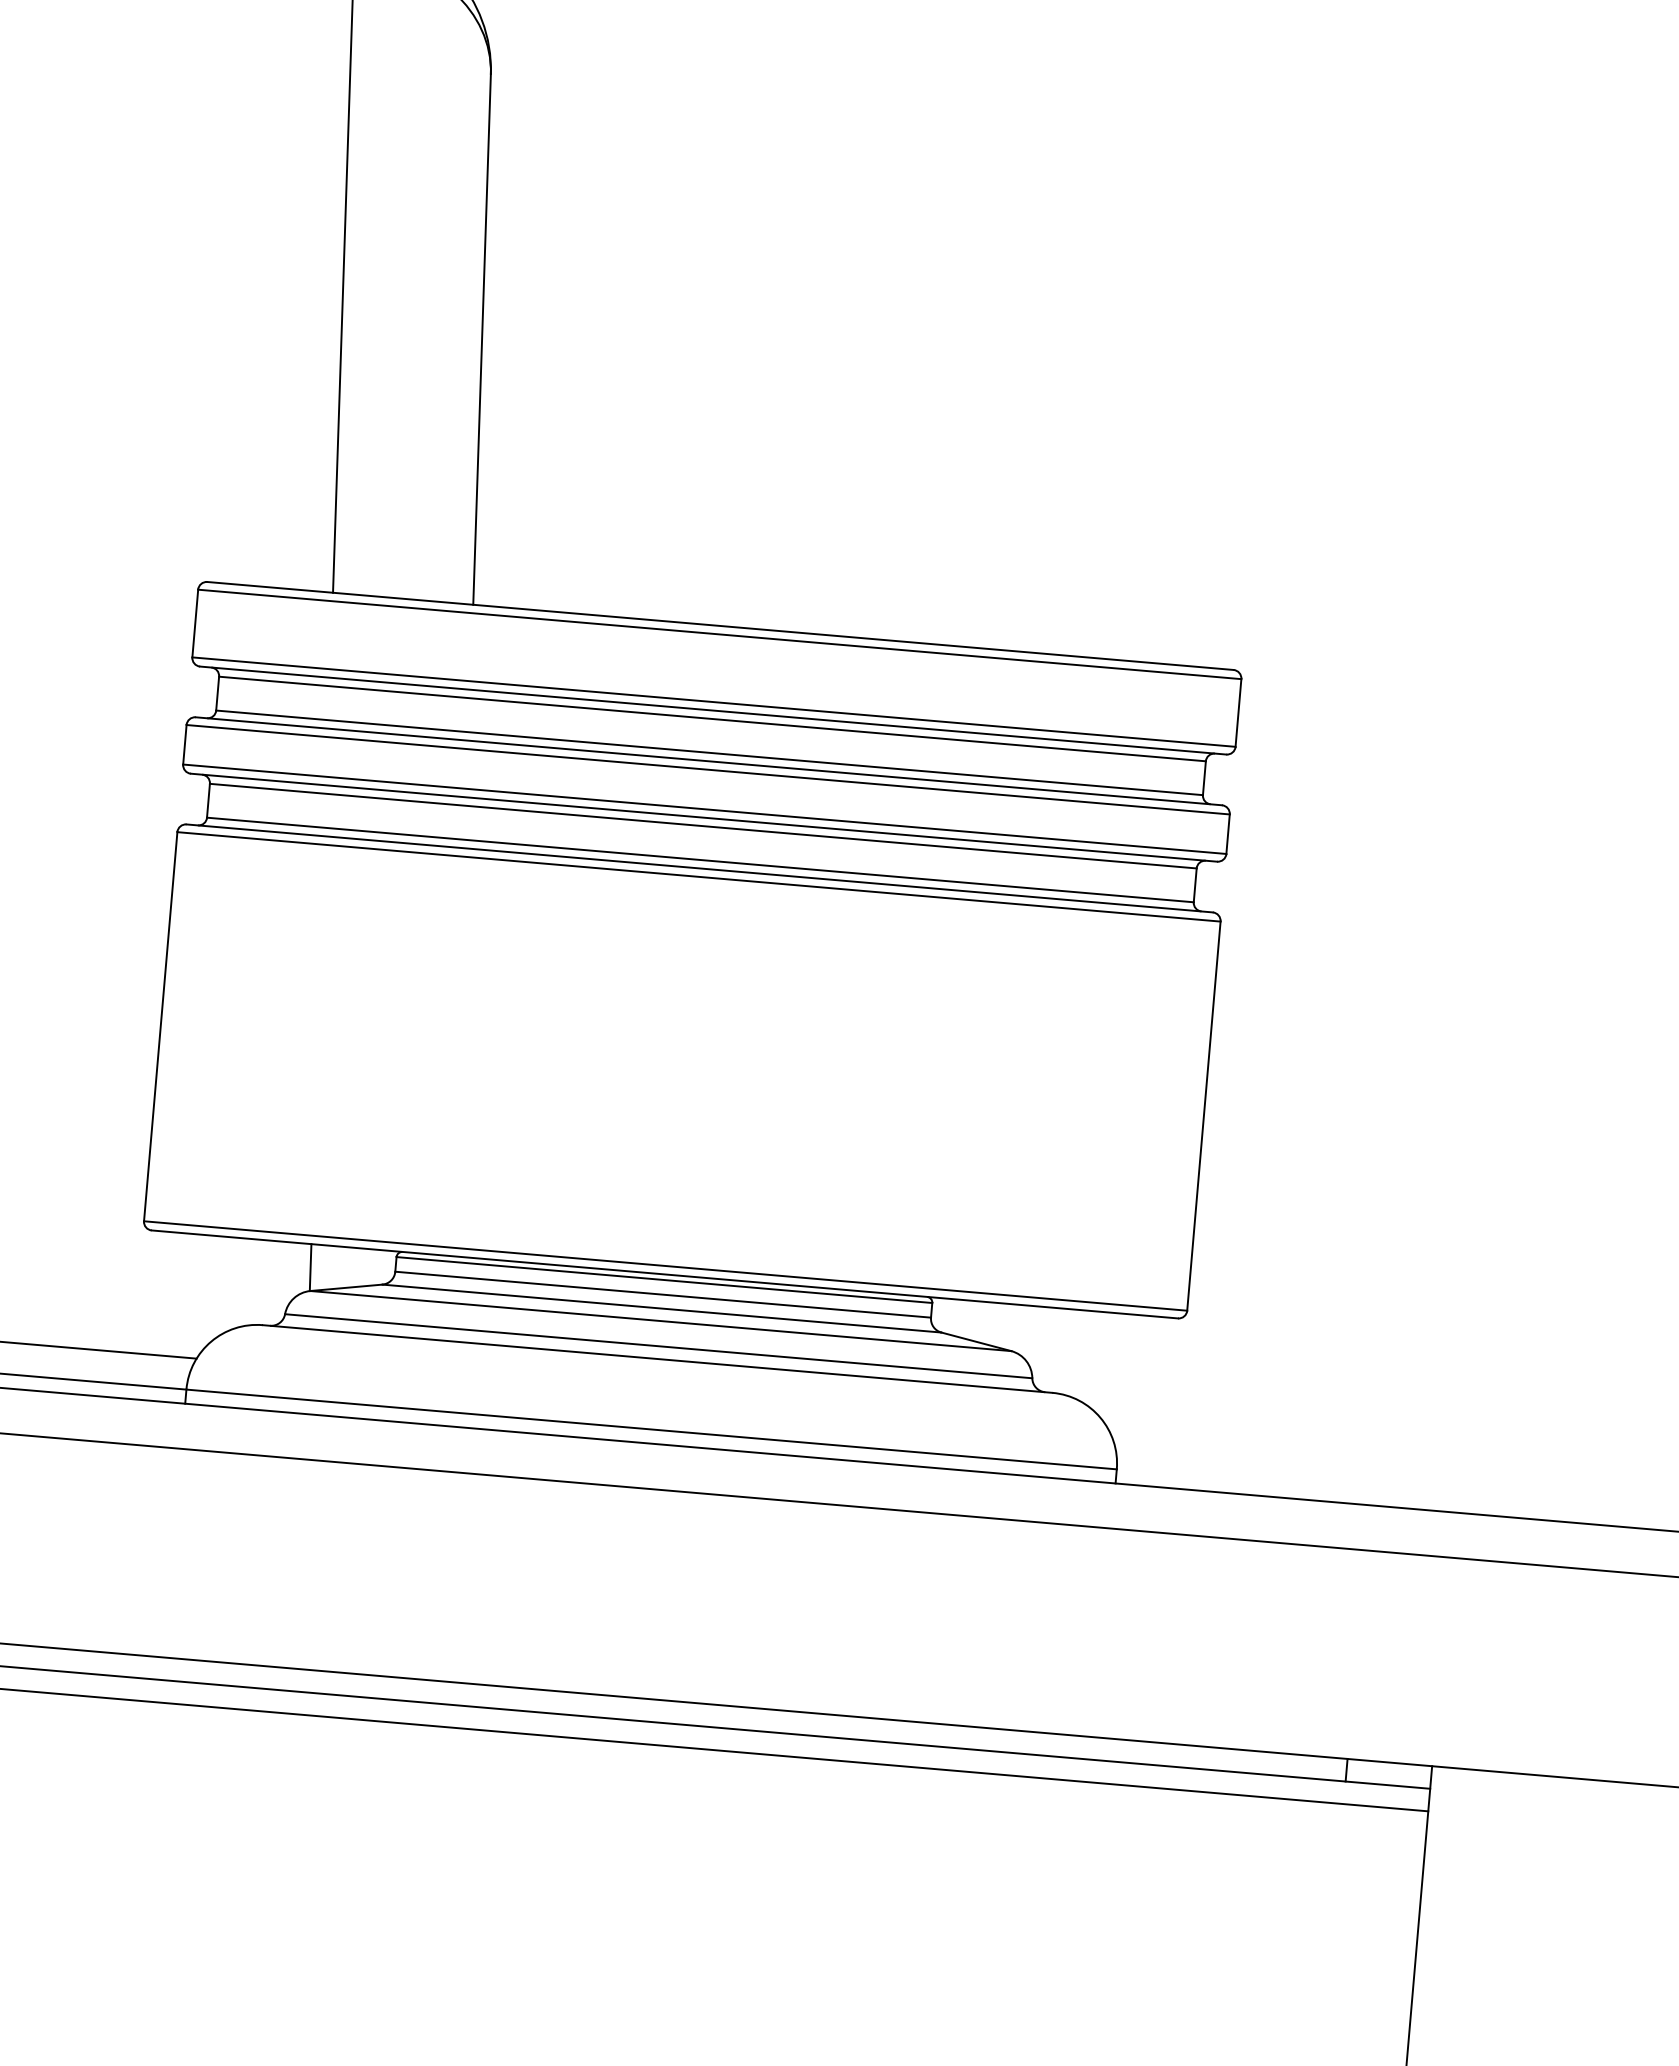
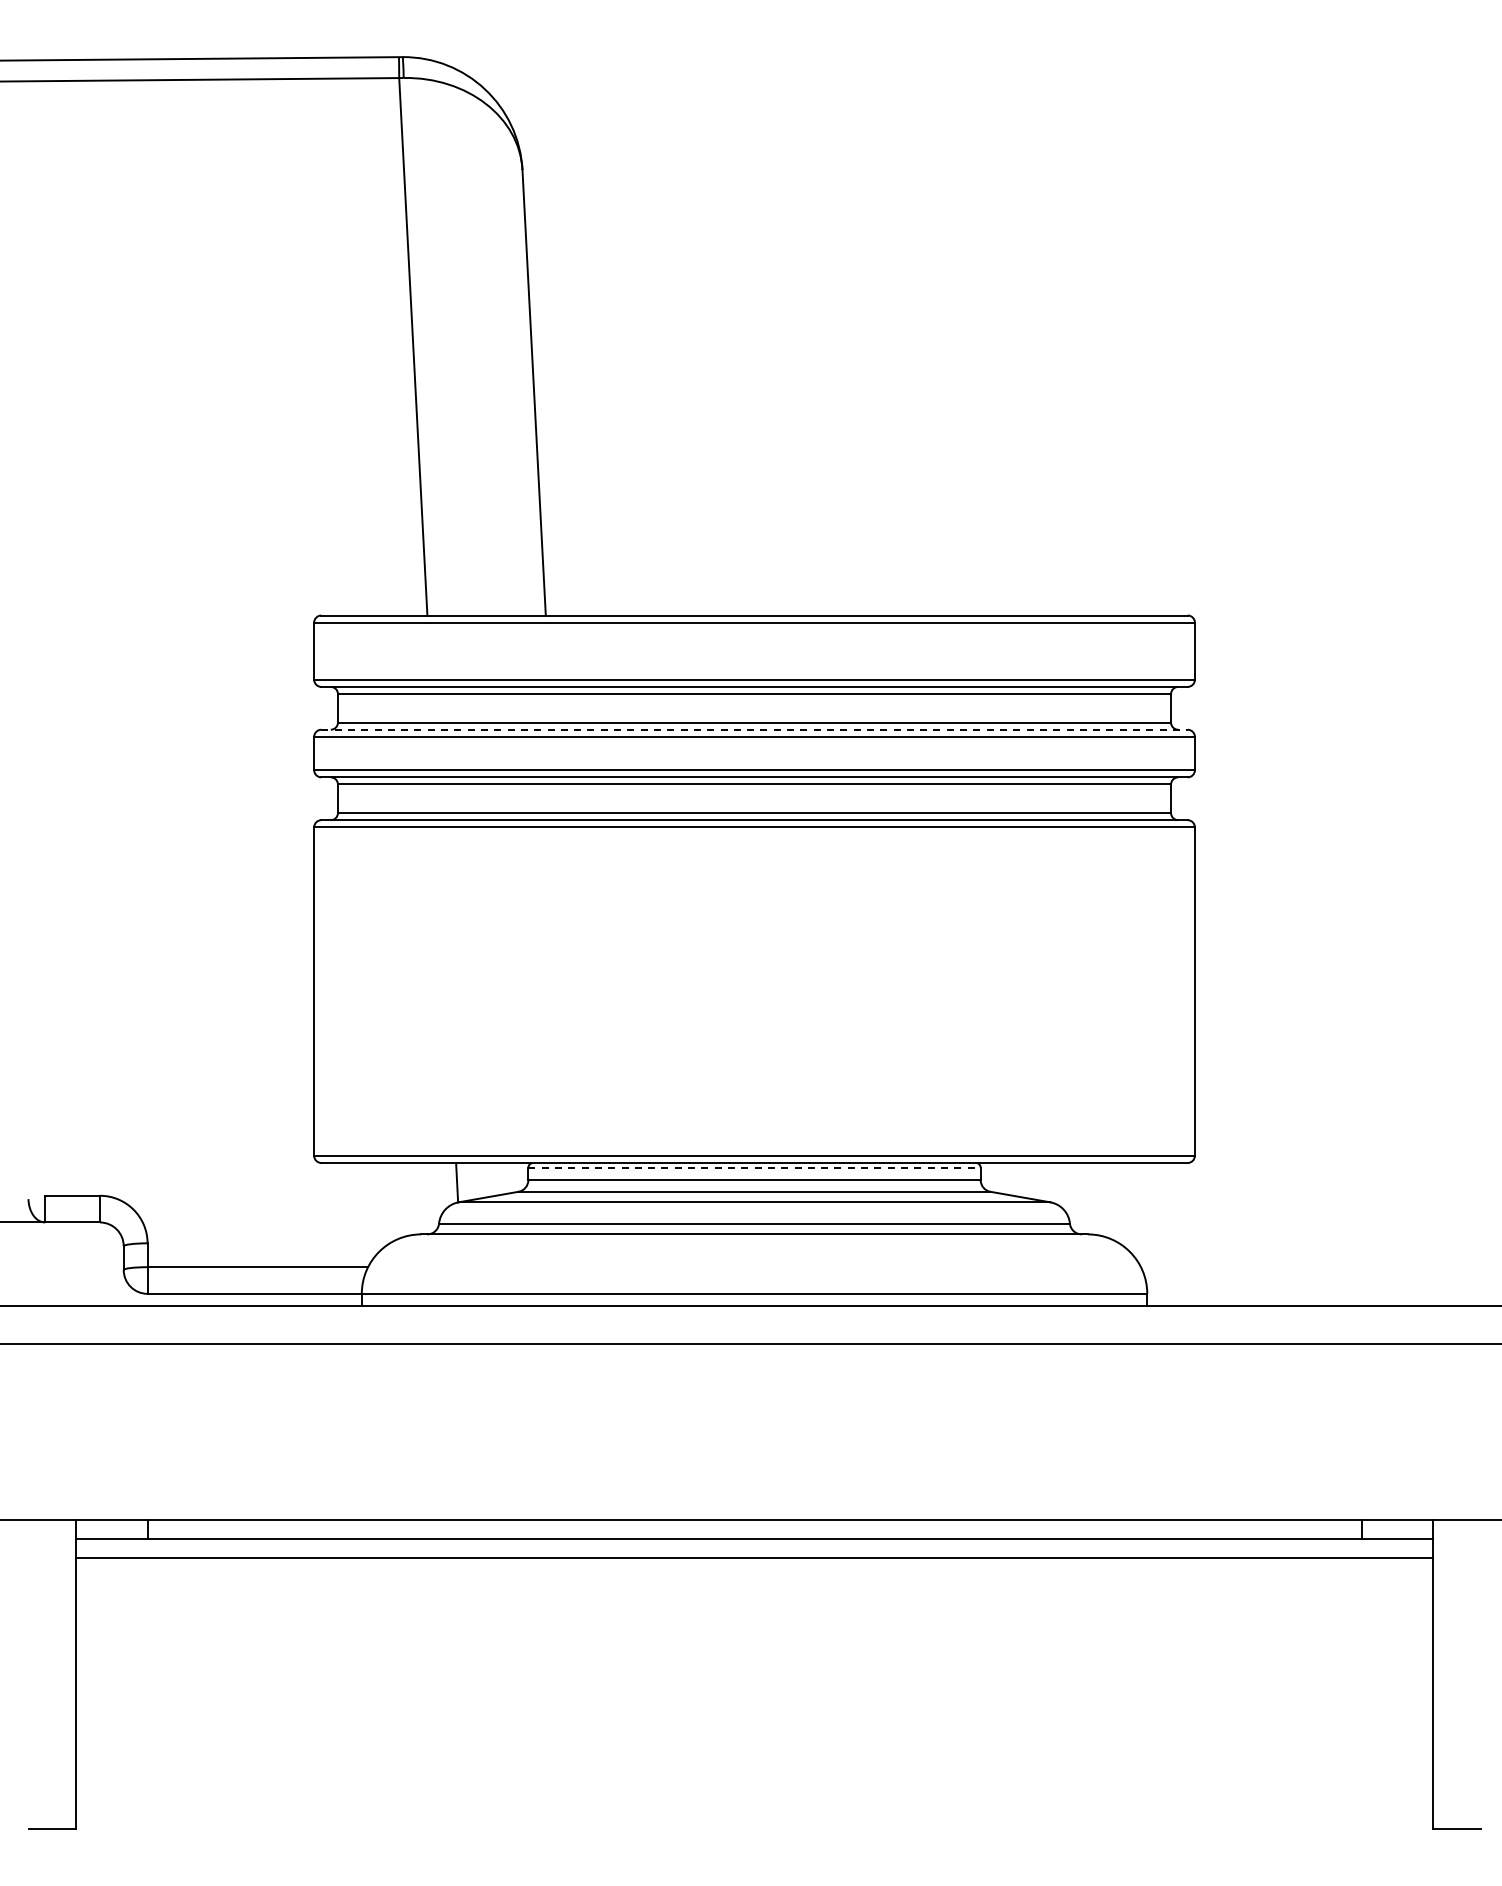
line: (710, 761) -> (755, 729), solid -> dashed
line: (665, 1279) -> (755, 1167), solid -> dashed

